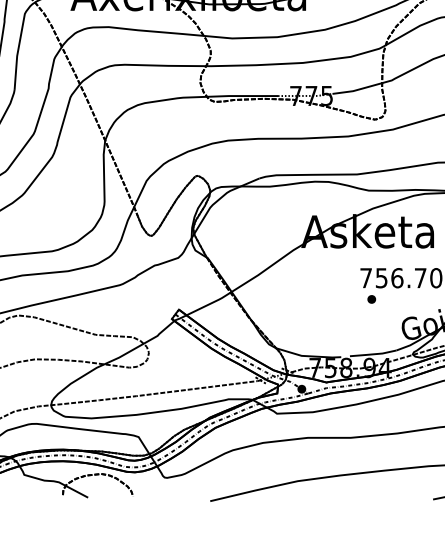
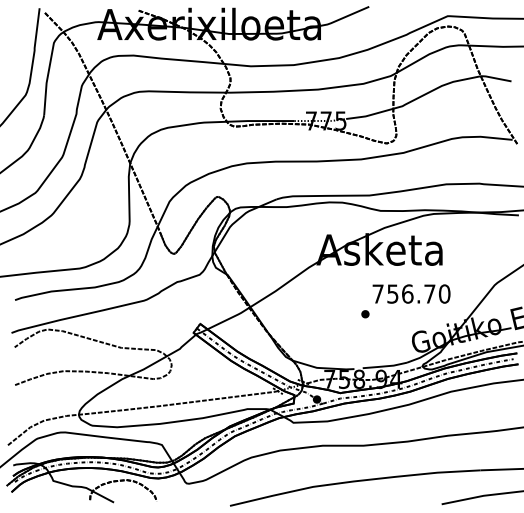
part: (371, 299) -> (365, 314), moved

